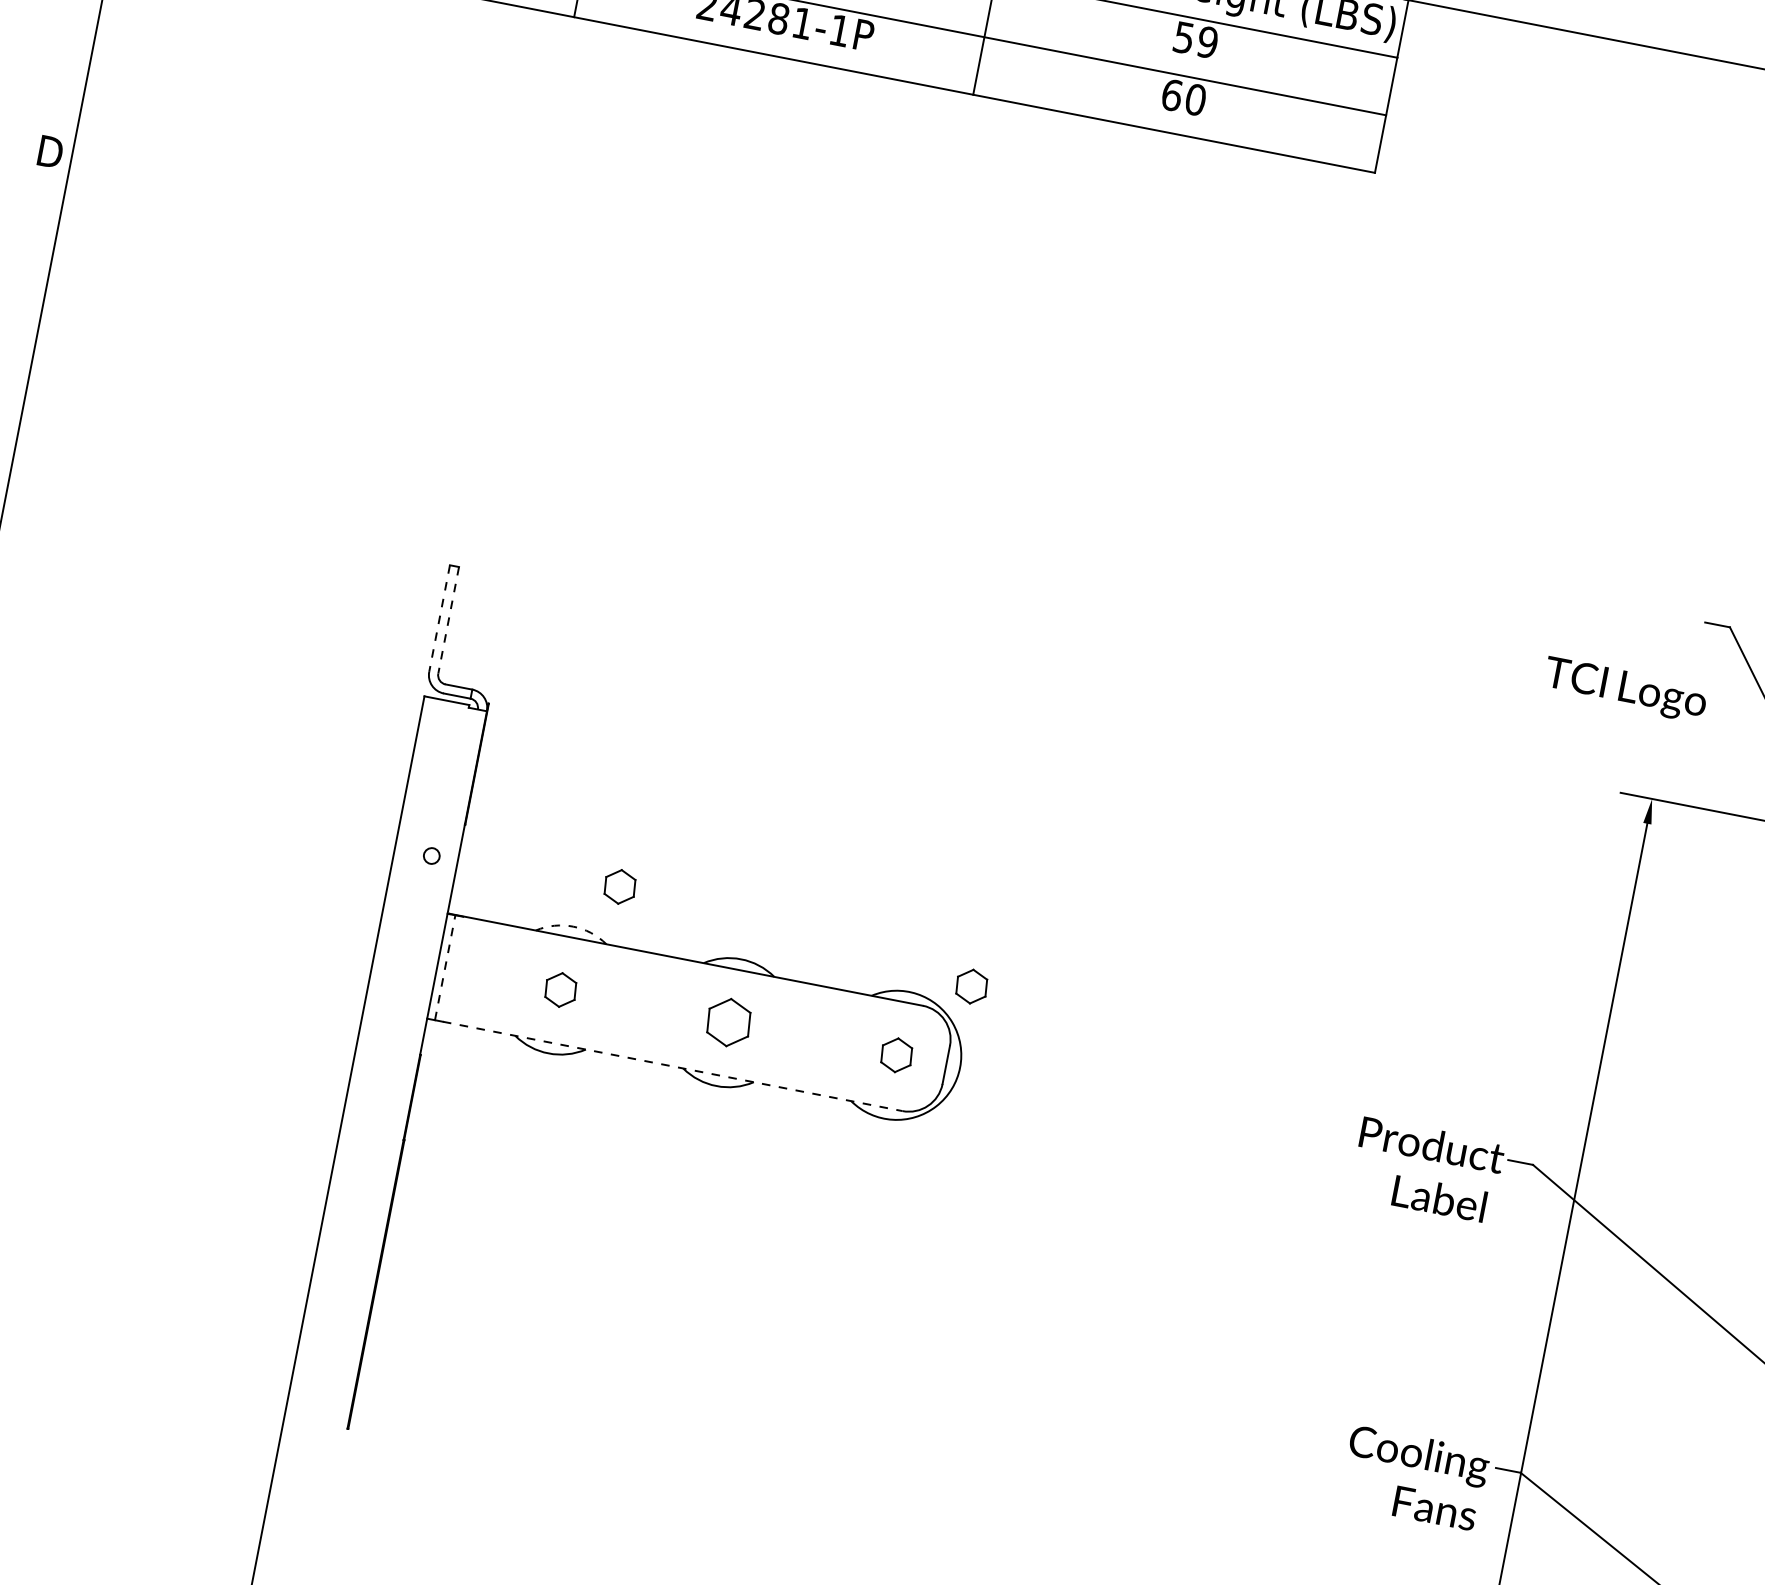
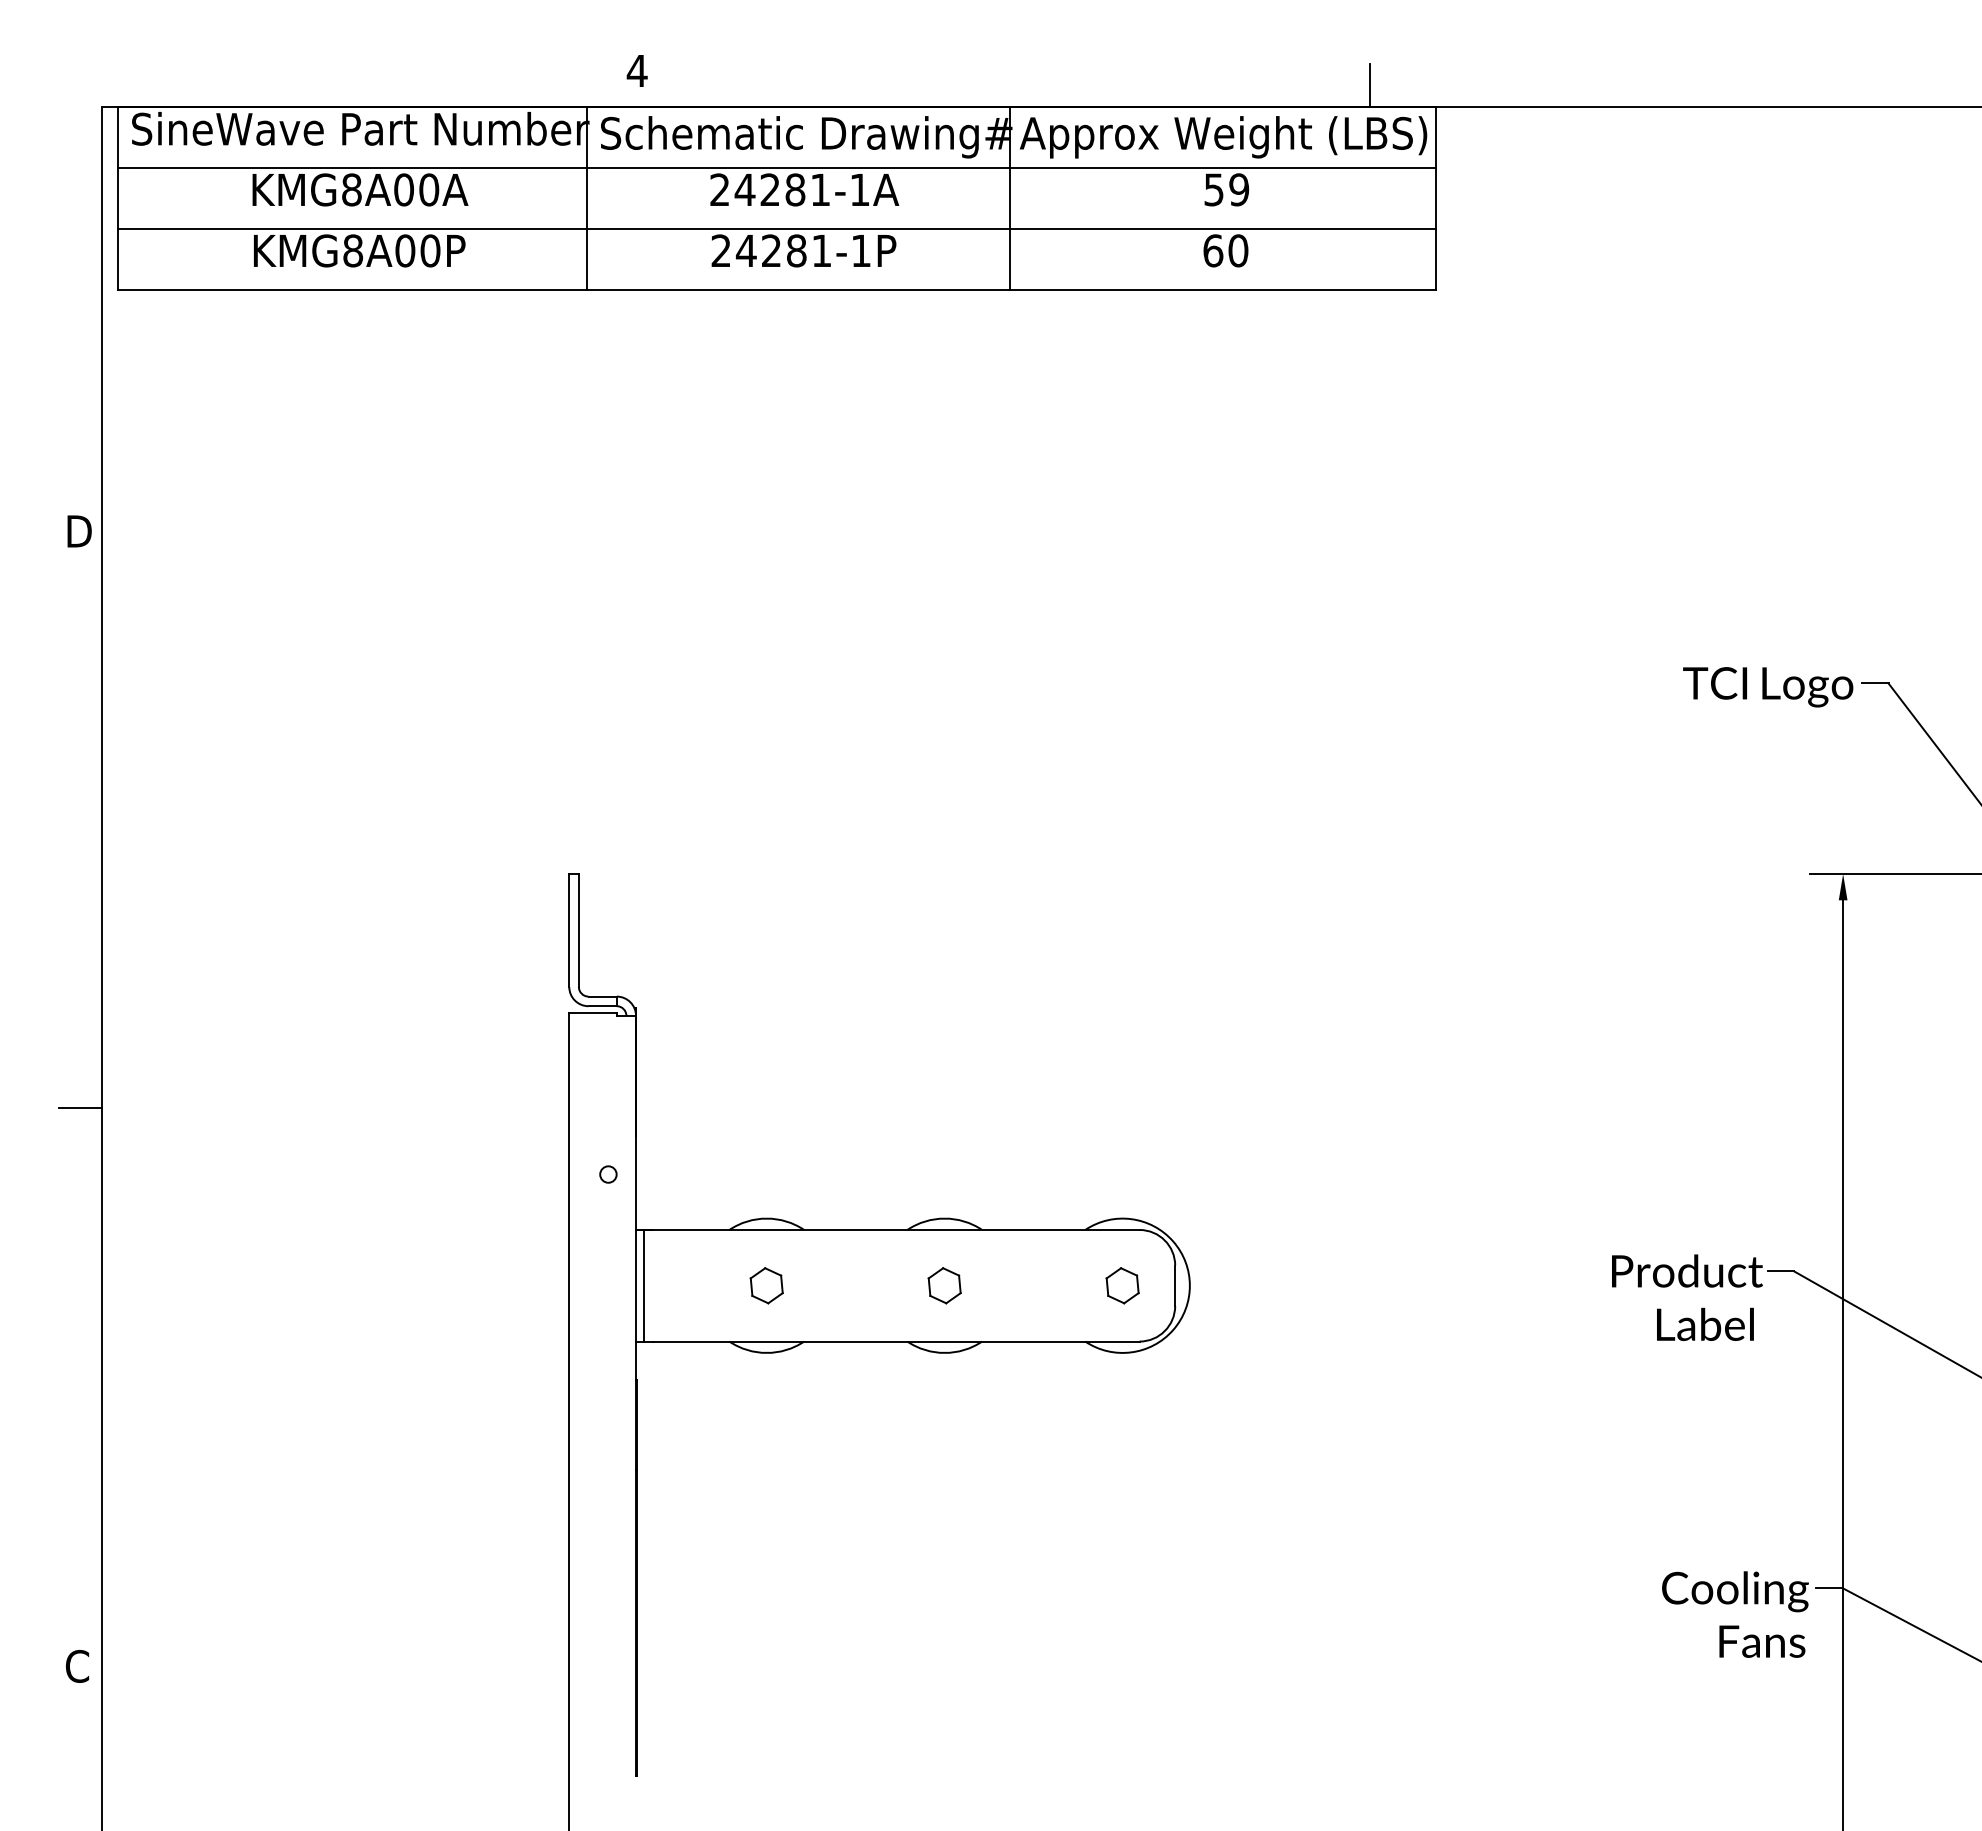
line: (439, 619) -> (569, 931), dashed -> solid
line: (448, 621) -> (578, 931), dashed -> solid
text: (1625, 690) -> (1768, 687), moved
part: (619, 886) -> (806, 1168), removed
arc: (572, 926) -> (766, 1218), dashed -> solid
line: (445, 967) -> (644, 1285), dashed -> solid
part: (971, 986) -> (1185, 1200), removed
part: (728, 1022) -> (944, 1285), size x0.71
line: (673, 1066) -> (896, 1341), dashed -> solid

